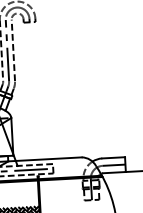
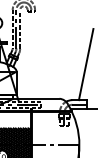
line: (120, 100) -> (85, 64), added

